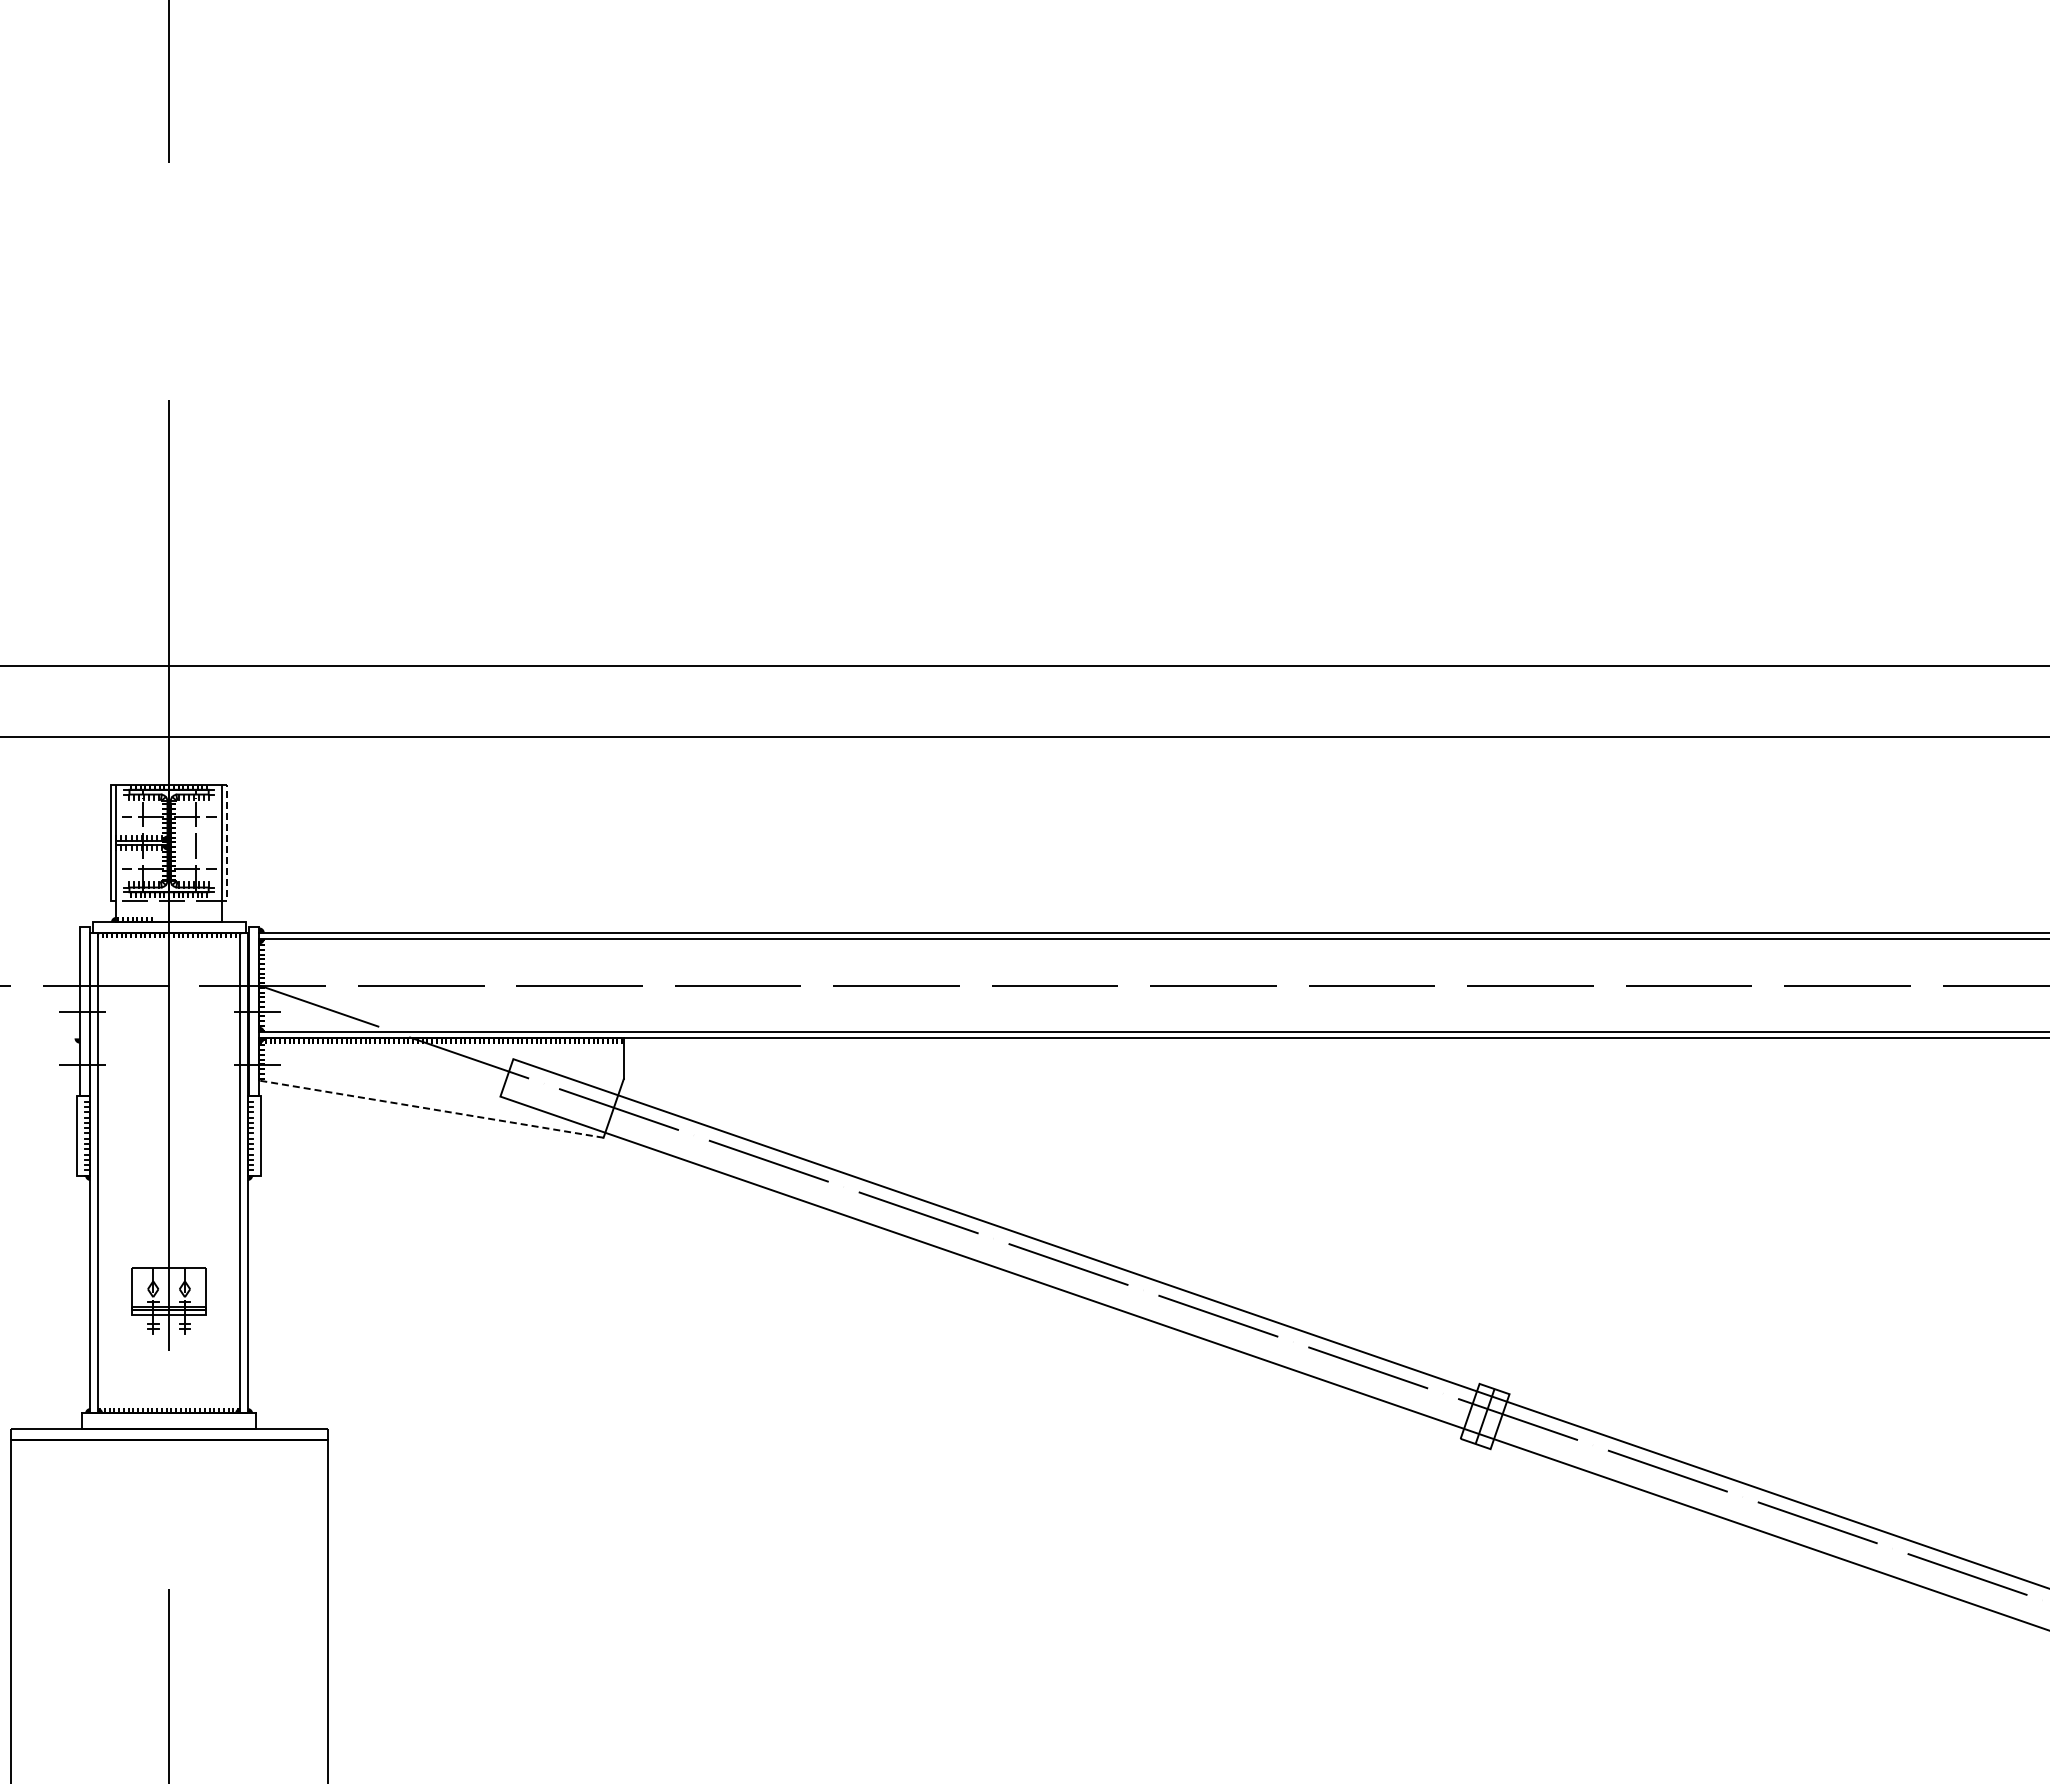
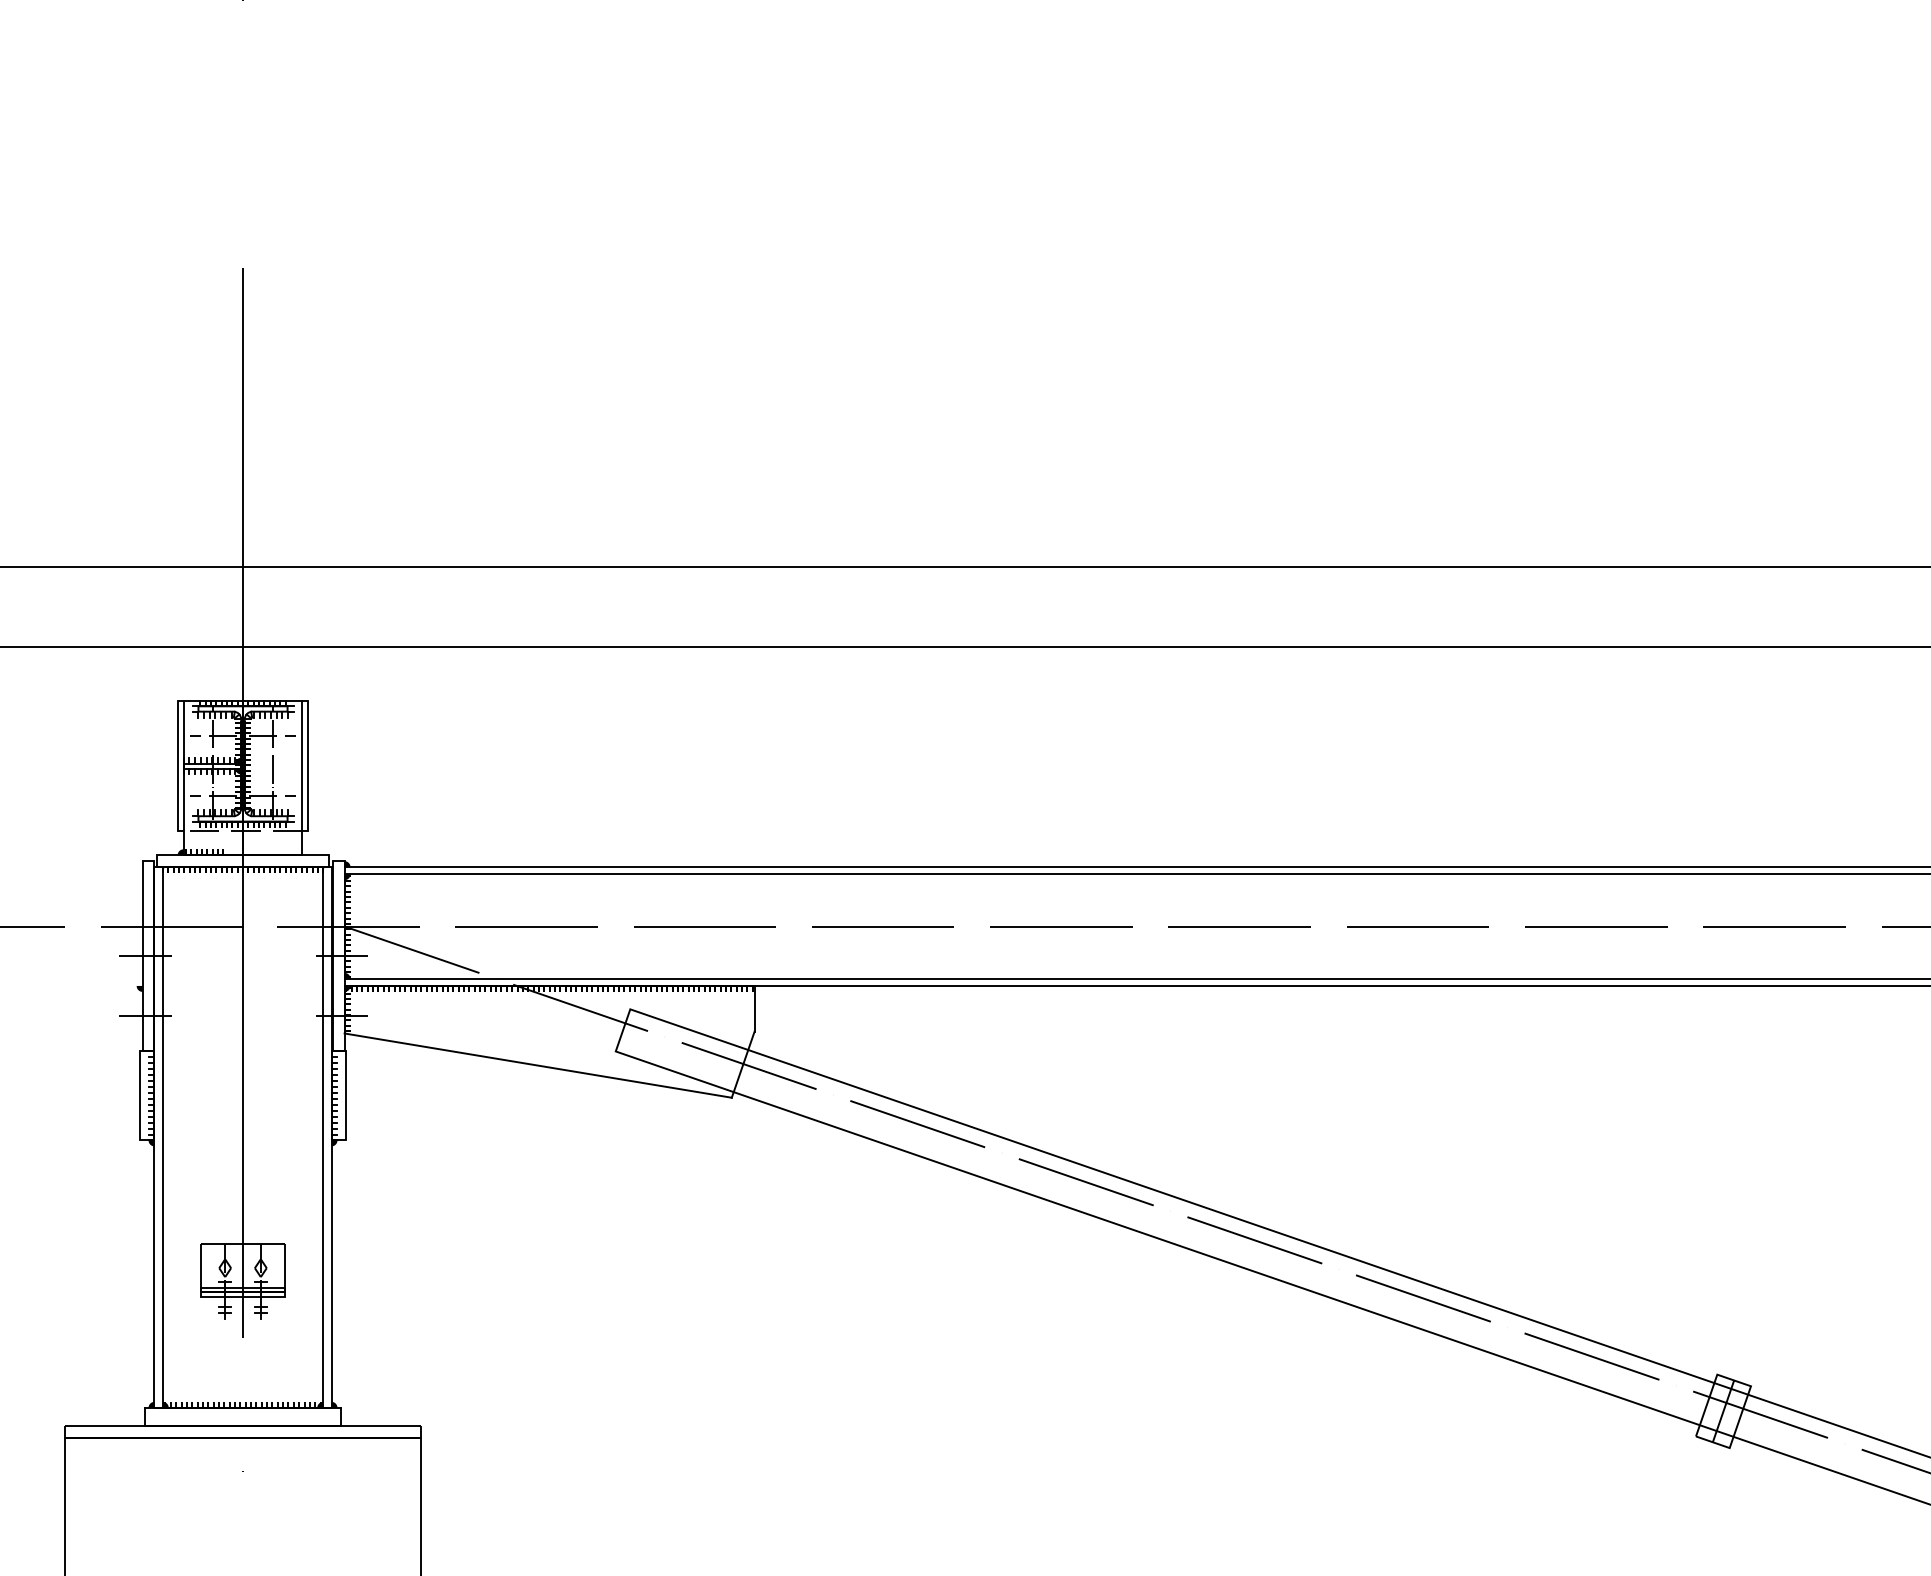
line: (227, 843) -> (308, 766), dashed -> solid
line: (431, 1109) -> (538, 1065), dashed -> solid

